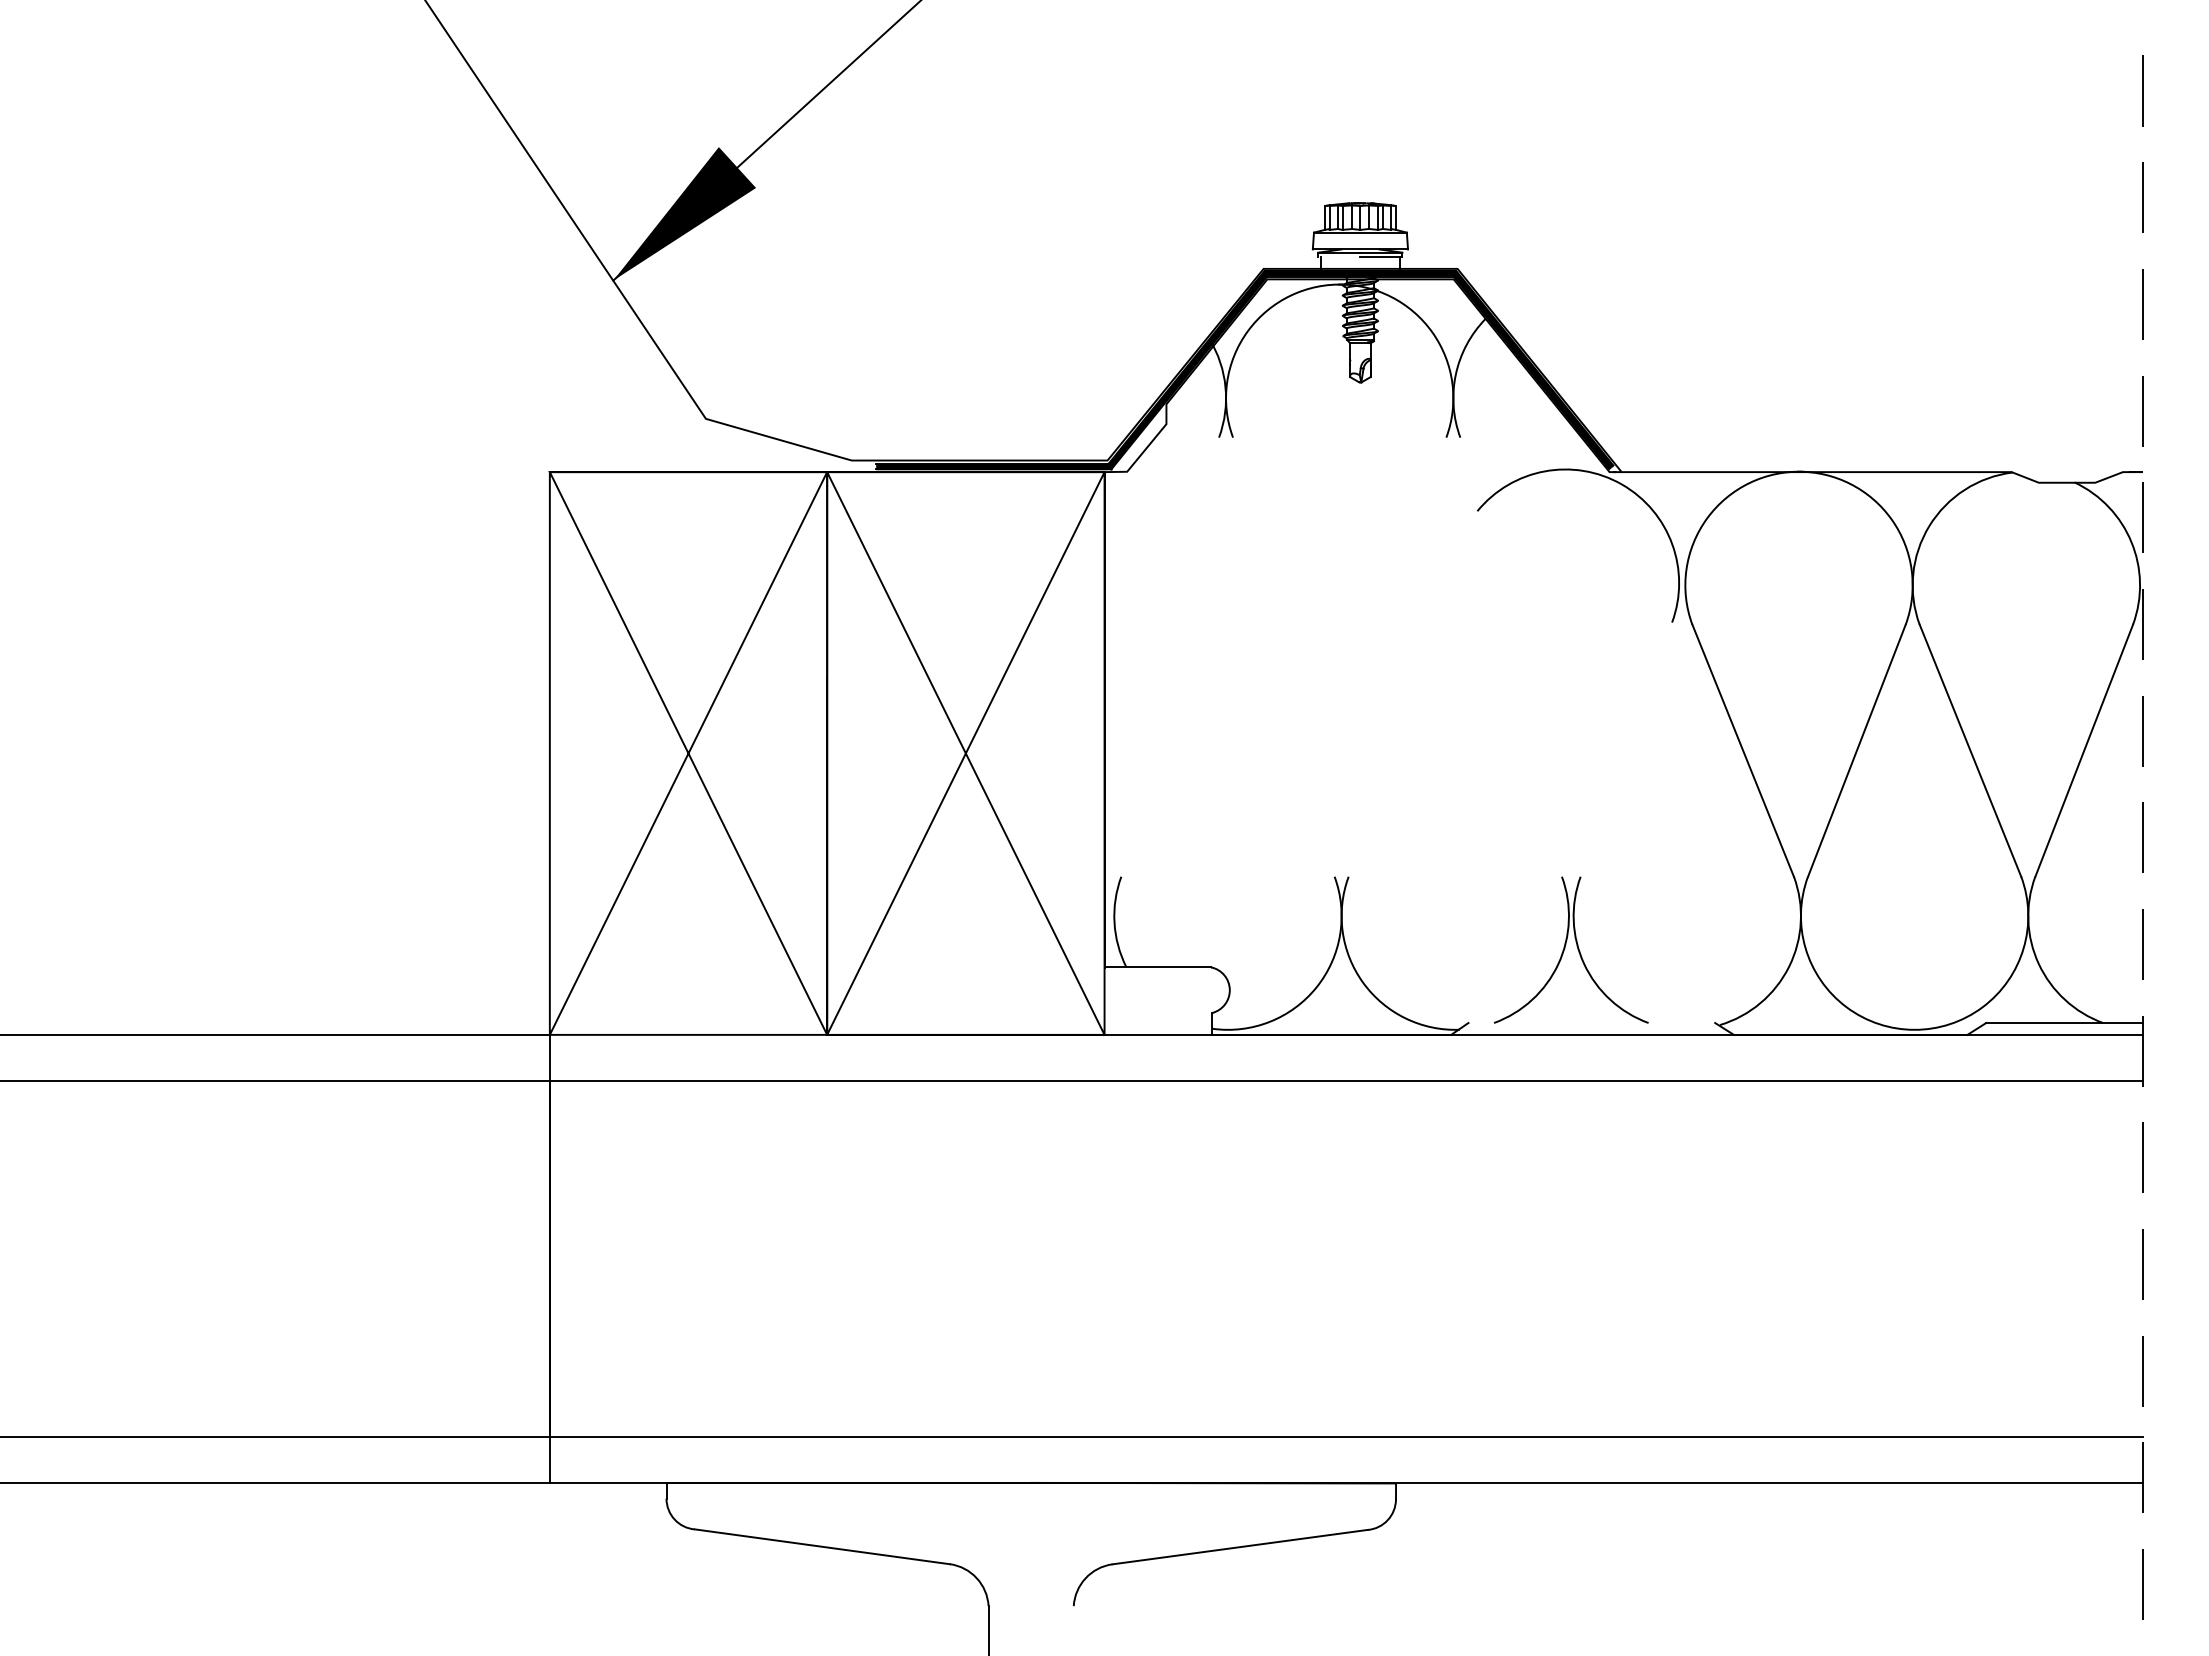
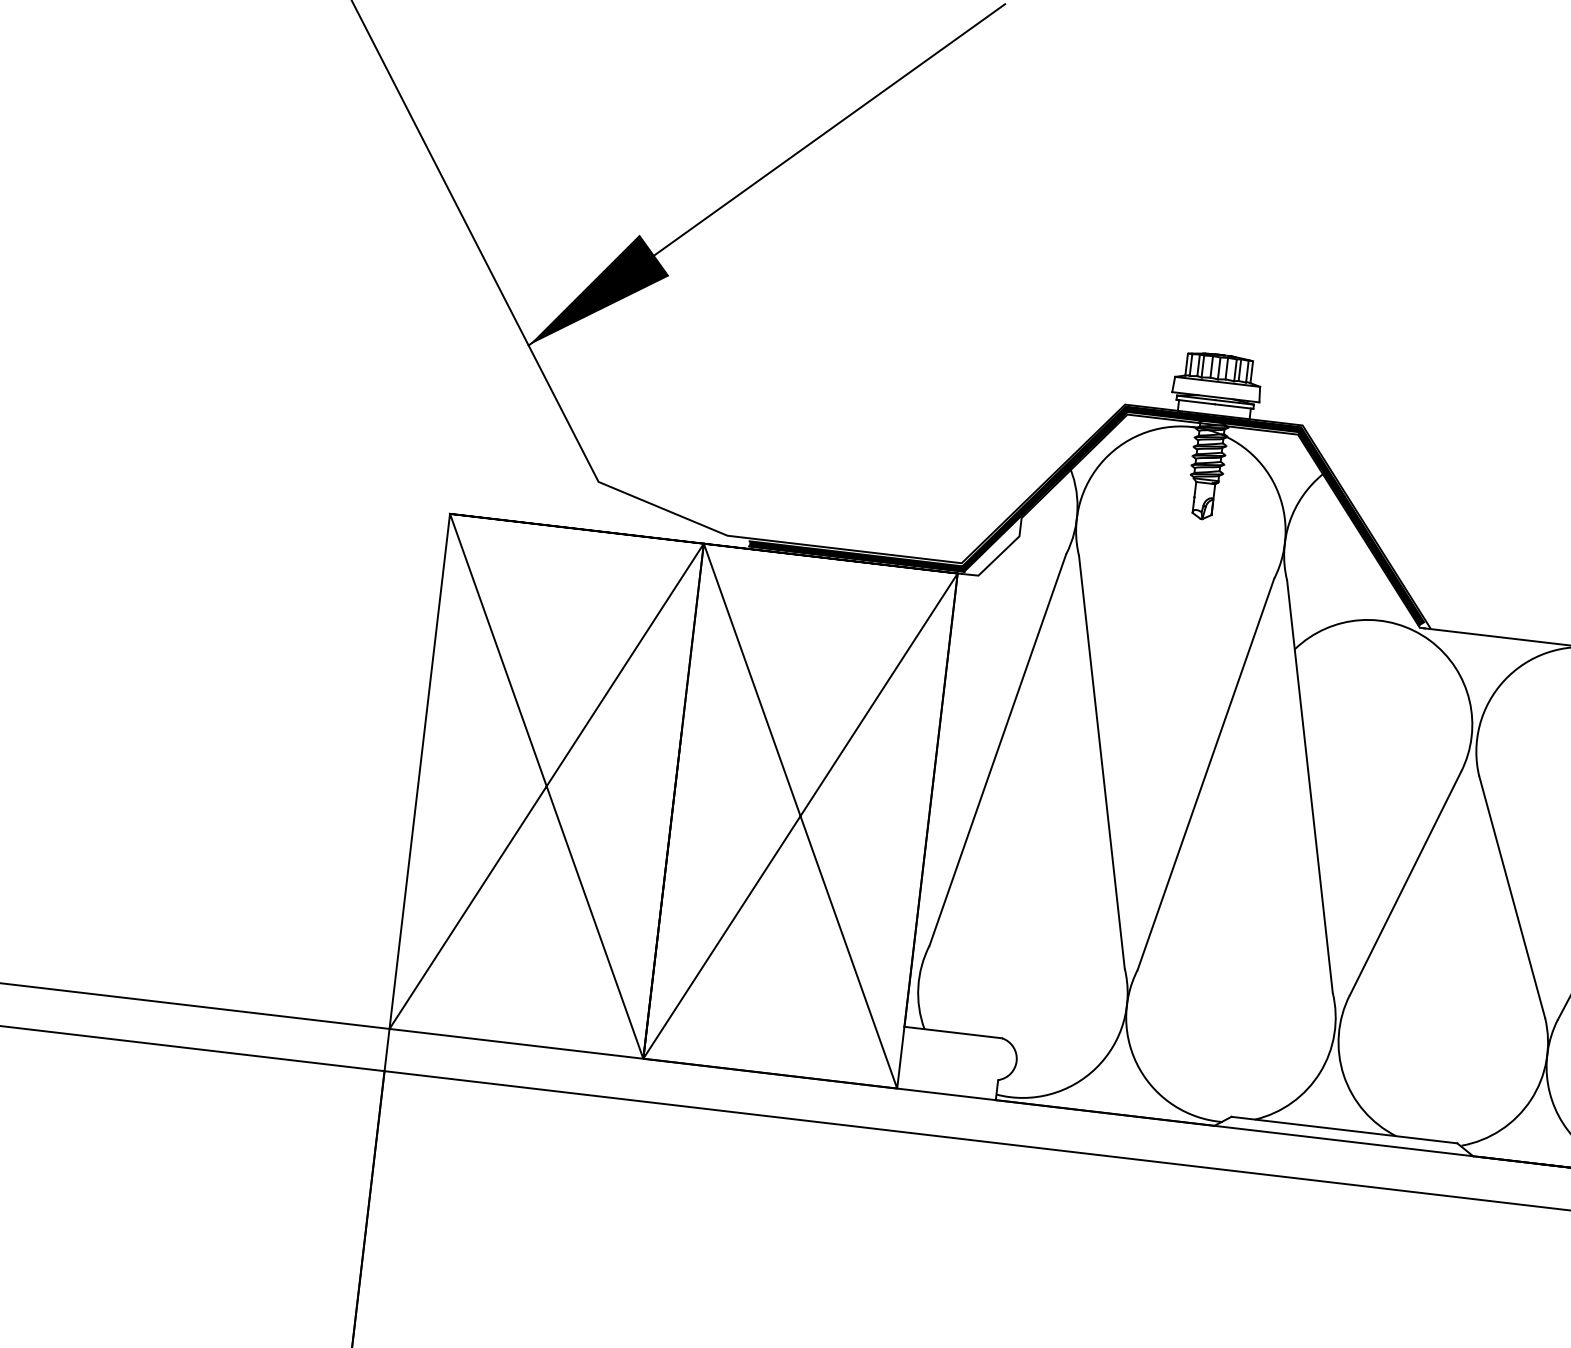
line: (1339, 257) -> (1195, 402), added
line: (1170, 656) -> (998, 749), added
line: (1283, 656) -> (1101, 761), added
line: (1397, 656) -> (1205, 773), added
line: (1510, 656) -> (1309, 785), added
line: (1626, 749) -> (1405, 883), added
line: (1591, 1023) -> (1344, 1130), added

